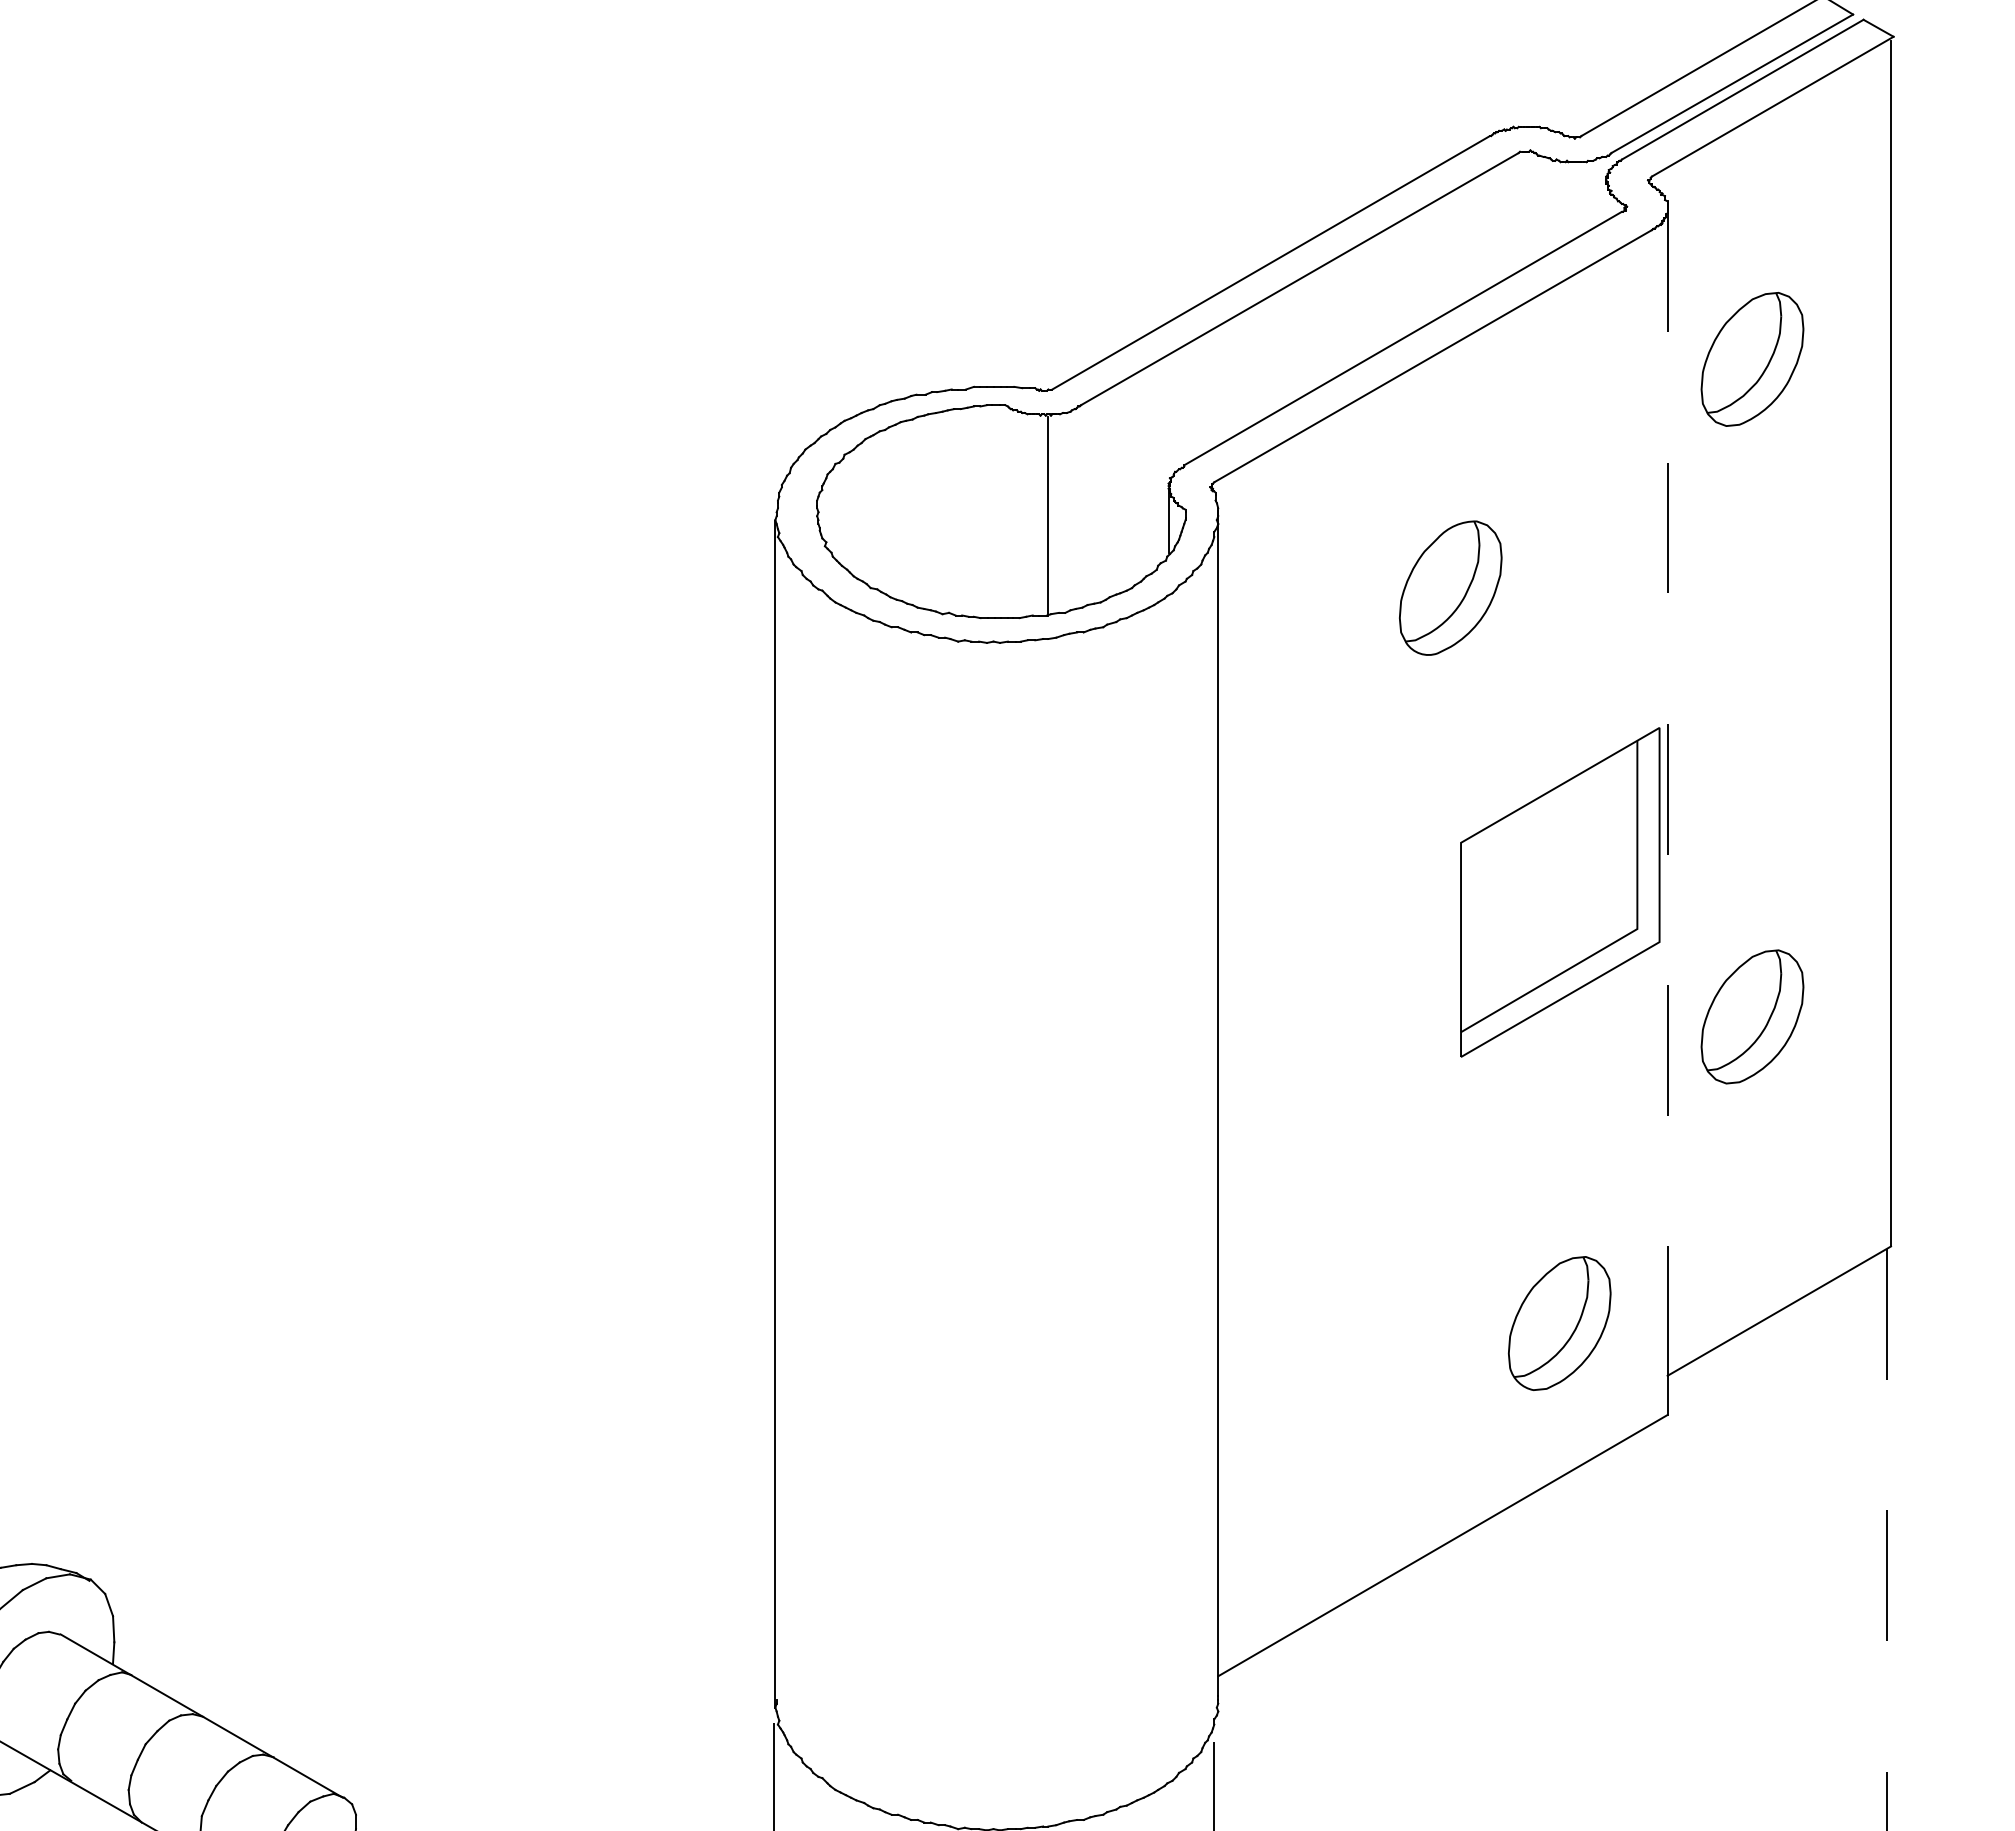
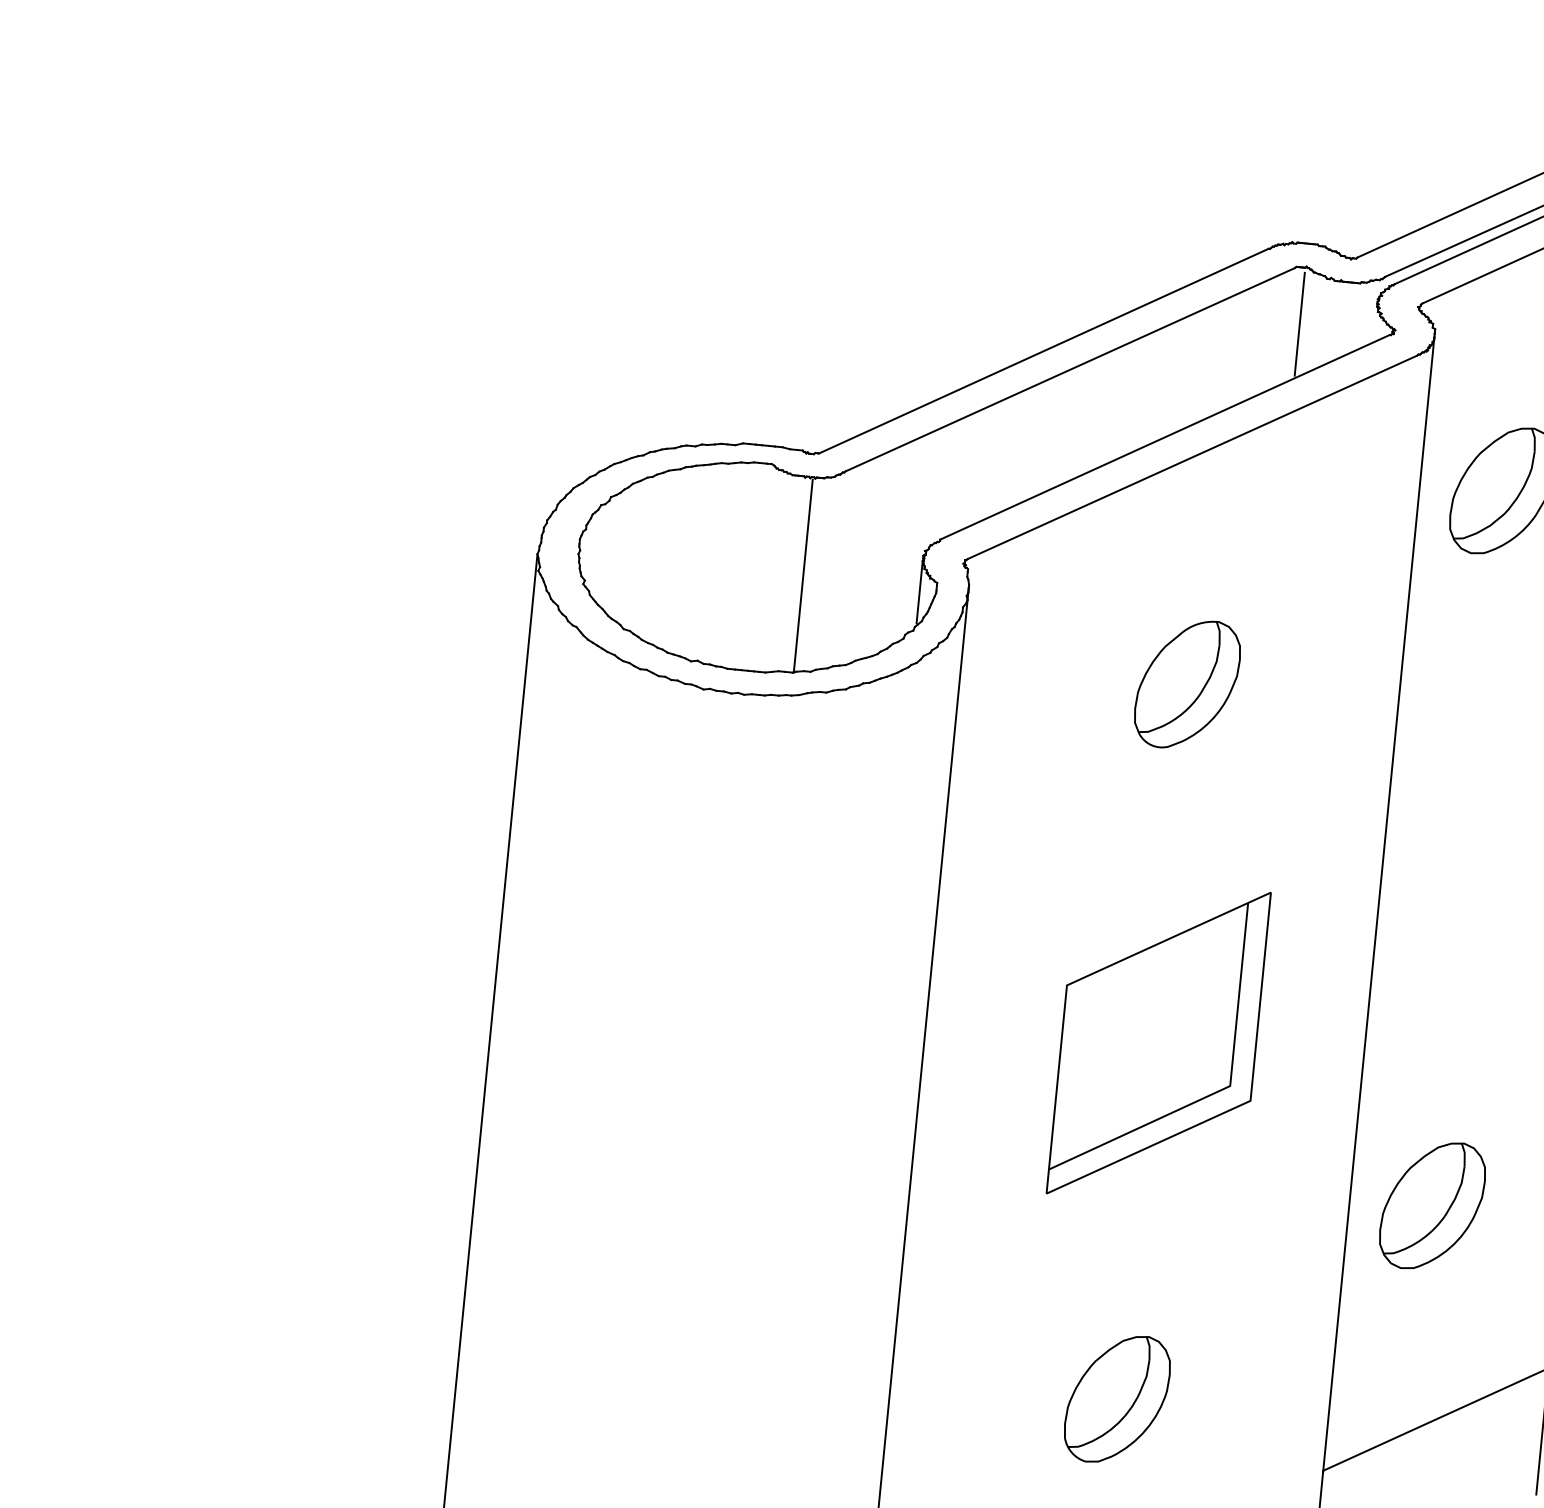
line: (1529, 209) -> (1300, 323), added
line: (1667, 793) -> (1378, 904), dashed -> solid
part: (1560, 892) -> (1158, 1043), moved
part: (1752, 1016) -> (1432, 1205), moved
part: (1559, 1323) -> (1117, 1399), moved

